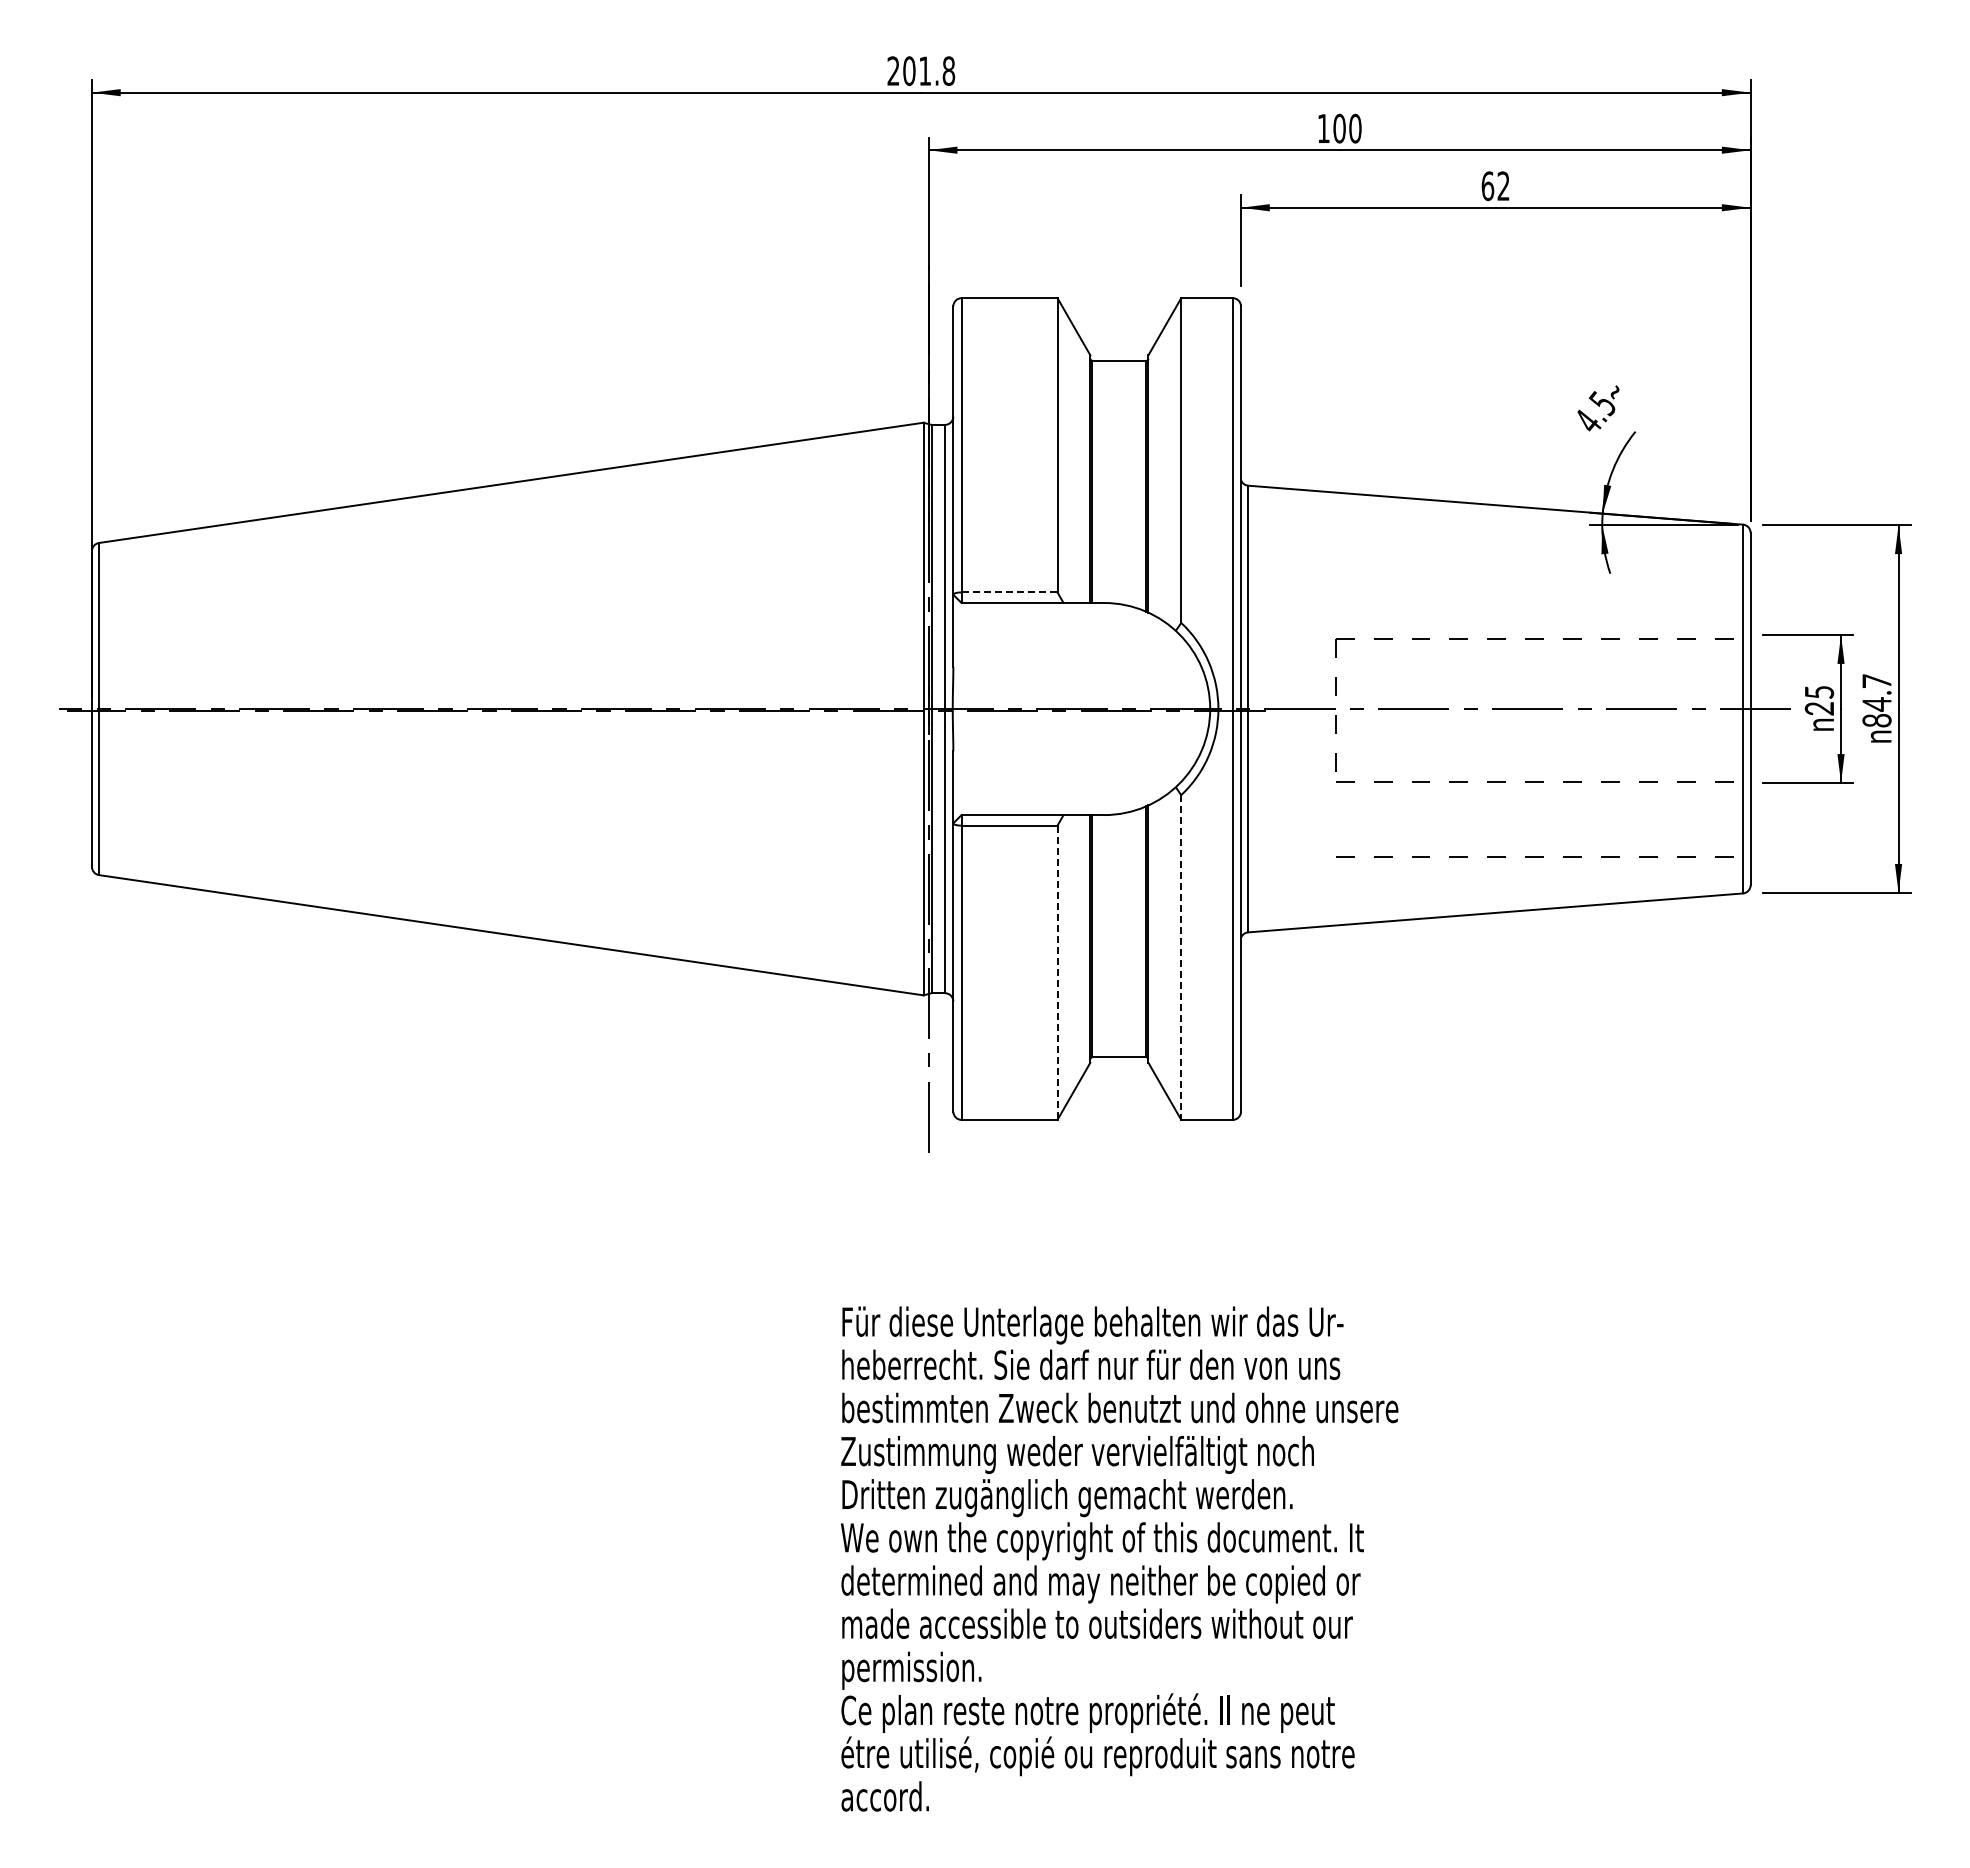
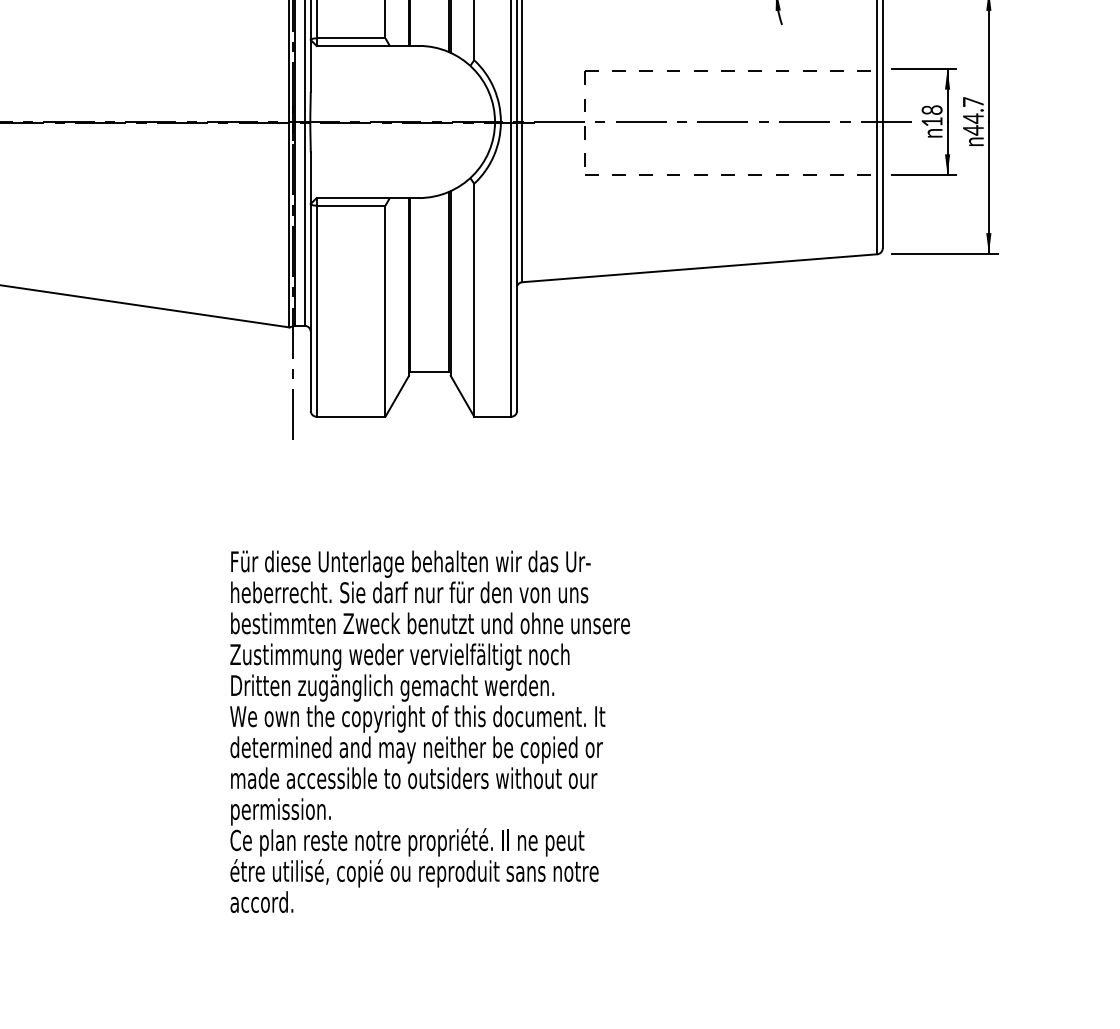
line: (1009, 592) -> (351, 38), dashed -> solid
text: (1819, 700) -> (932, 115), 25 -> 18
text: (1876, 720) -> (973, 130), 84.7 -> 44.7
line: (1534, 856) -> (727, 227), removed
line: (1181, 958) -> (474, 300), dashed -> solid
line: (1057, 973) -> (385, 311), dashed -> solid

